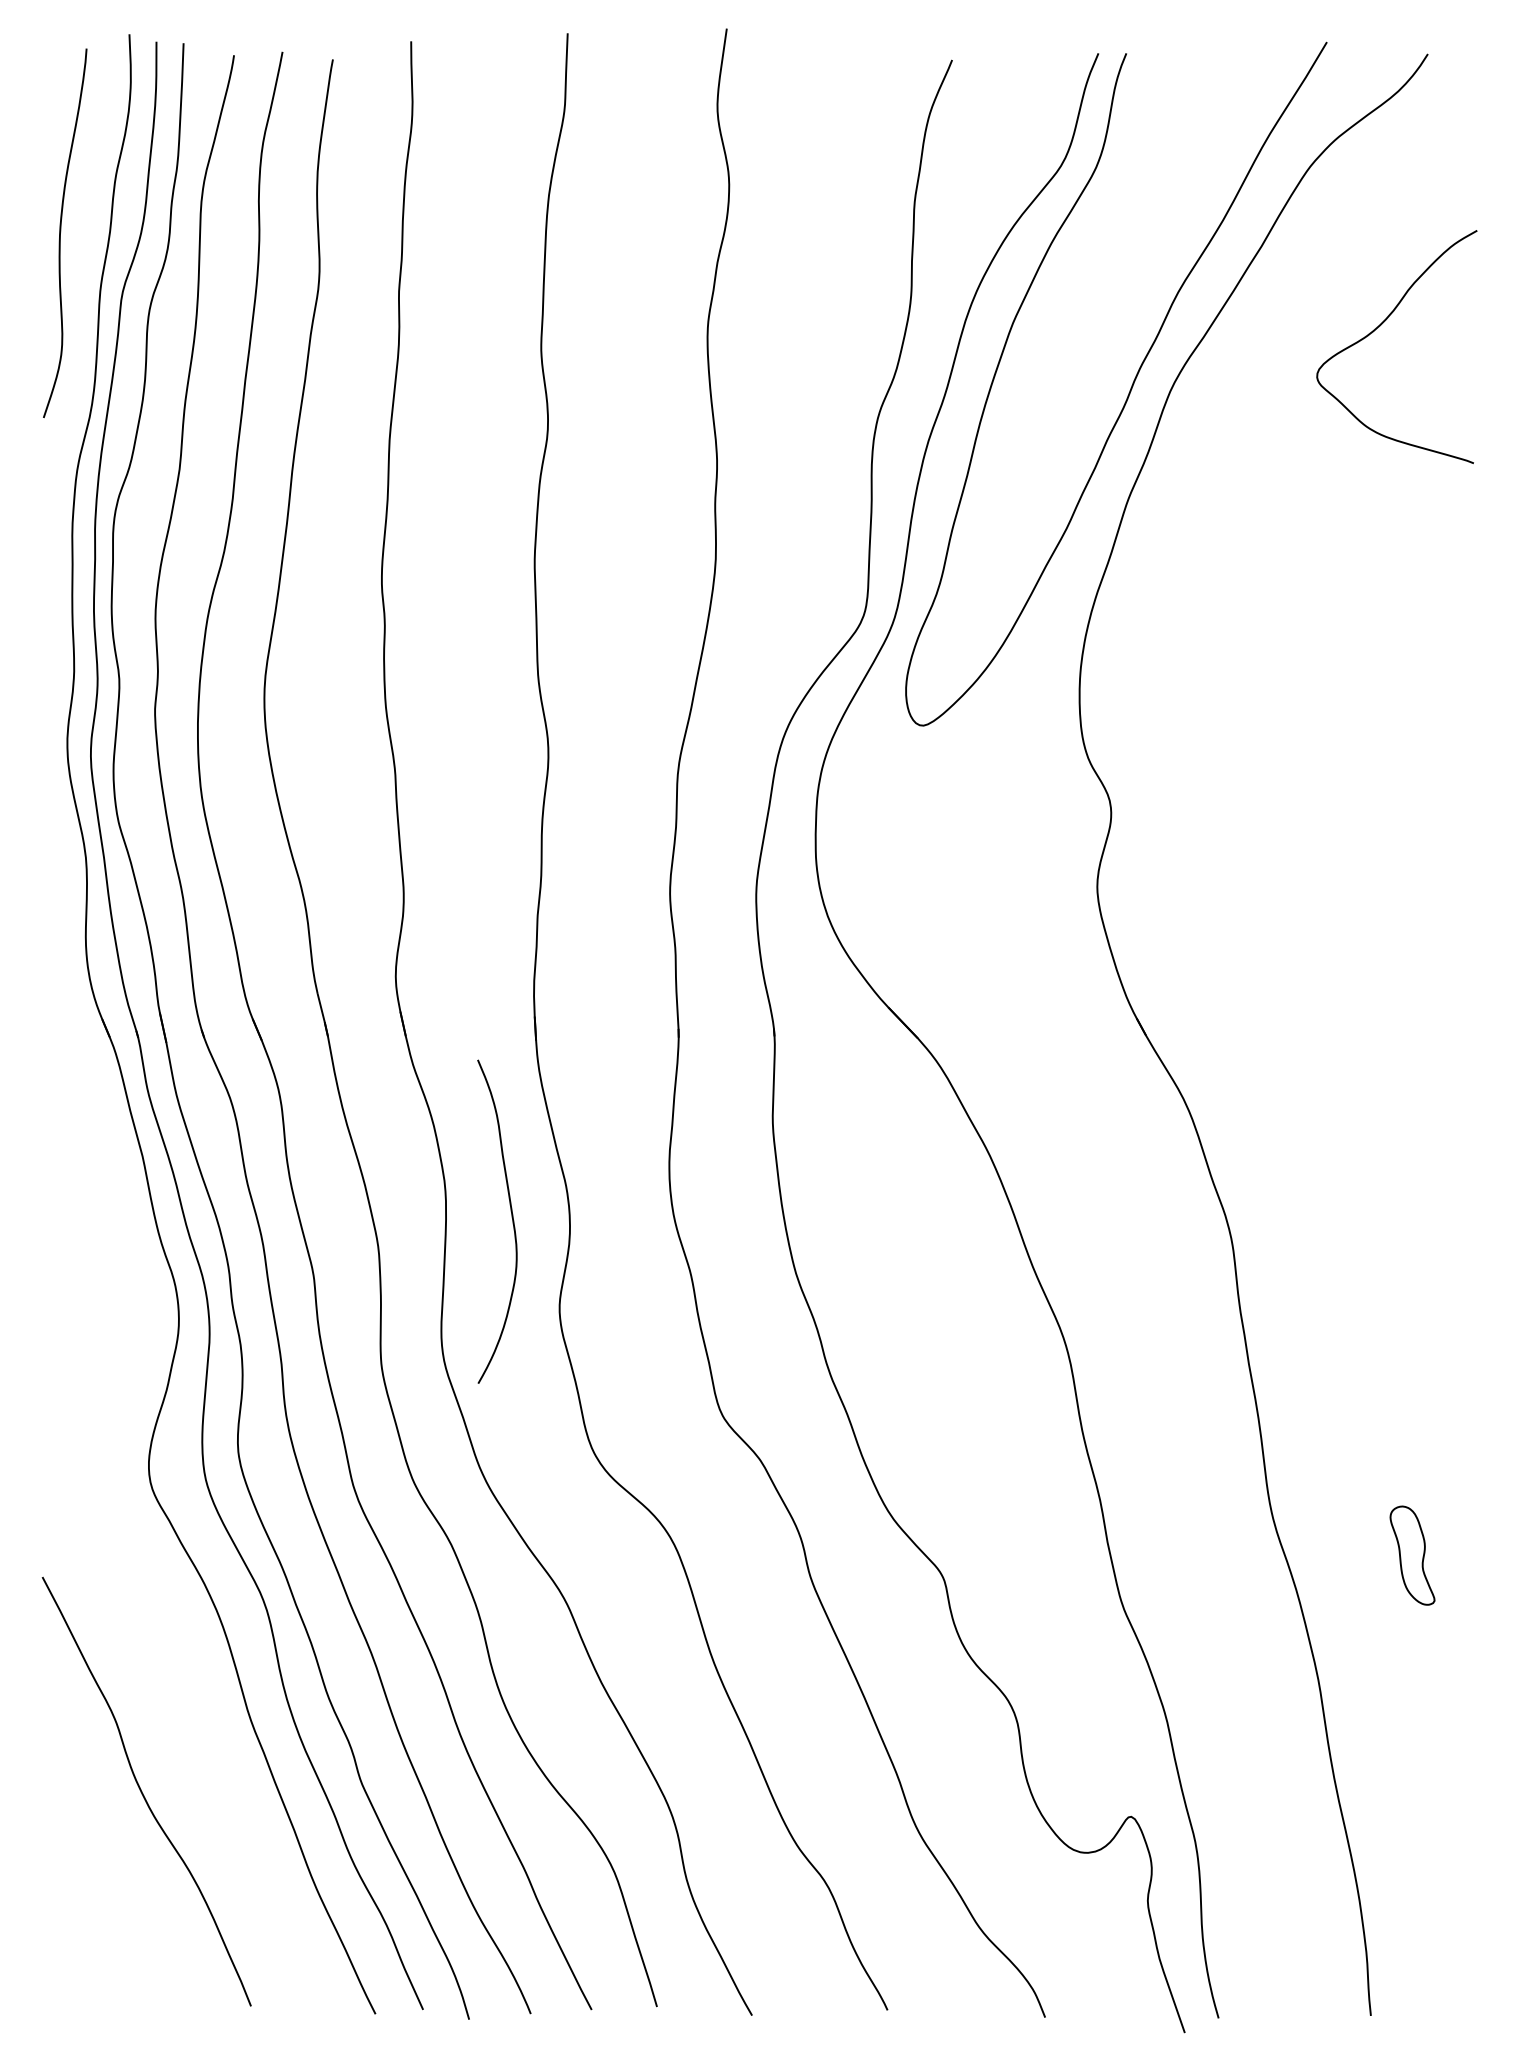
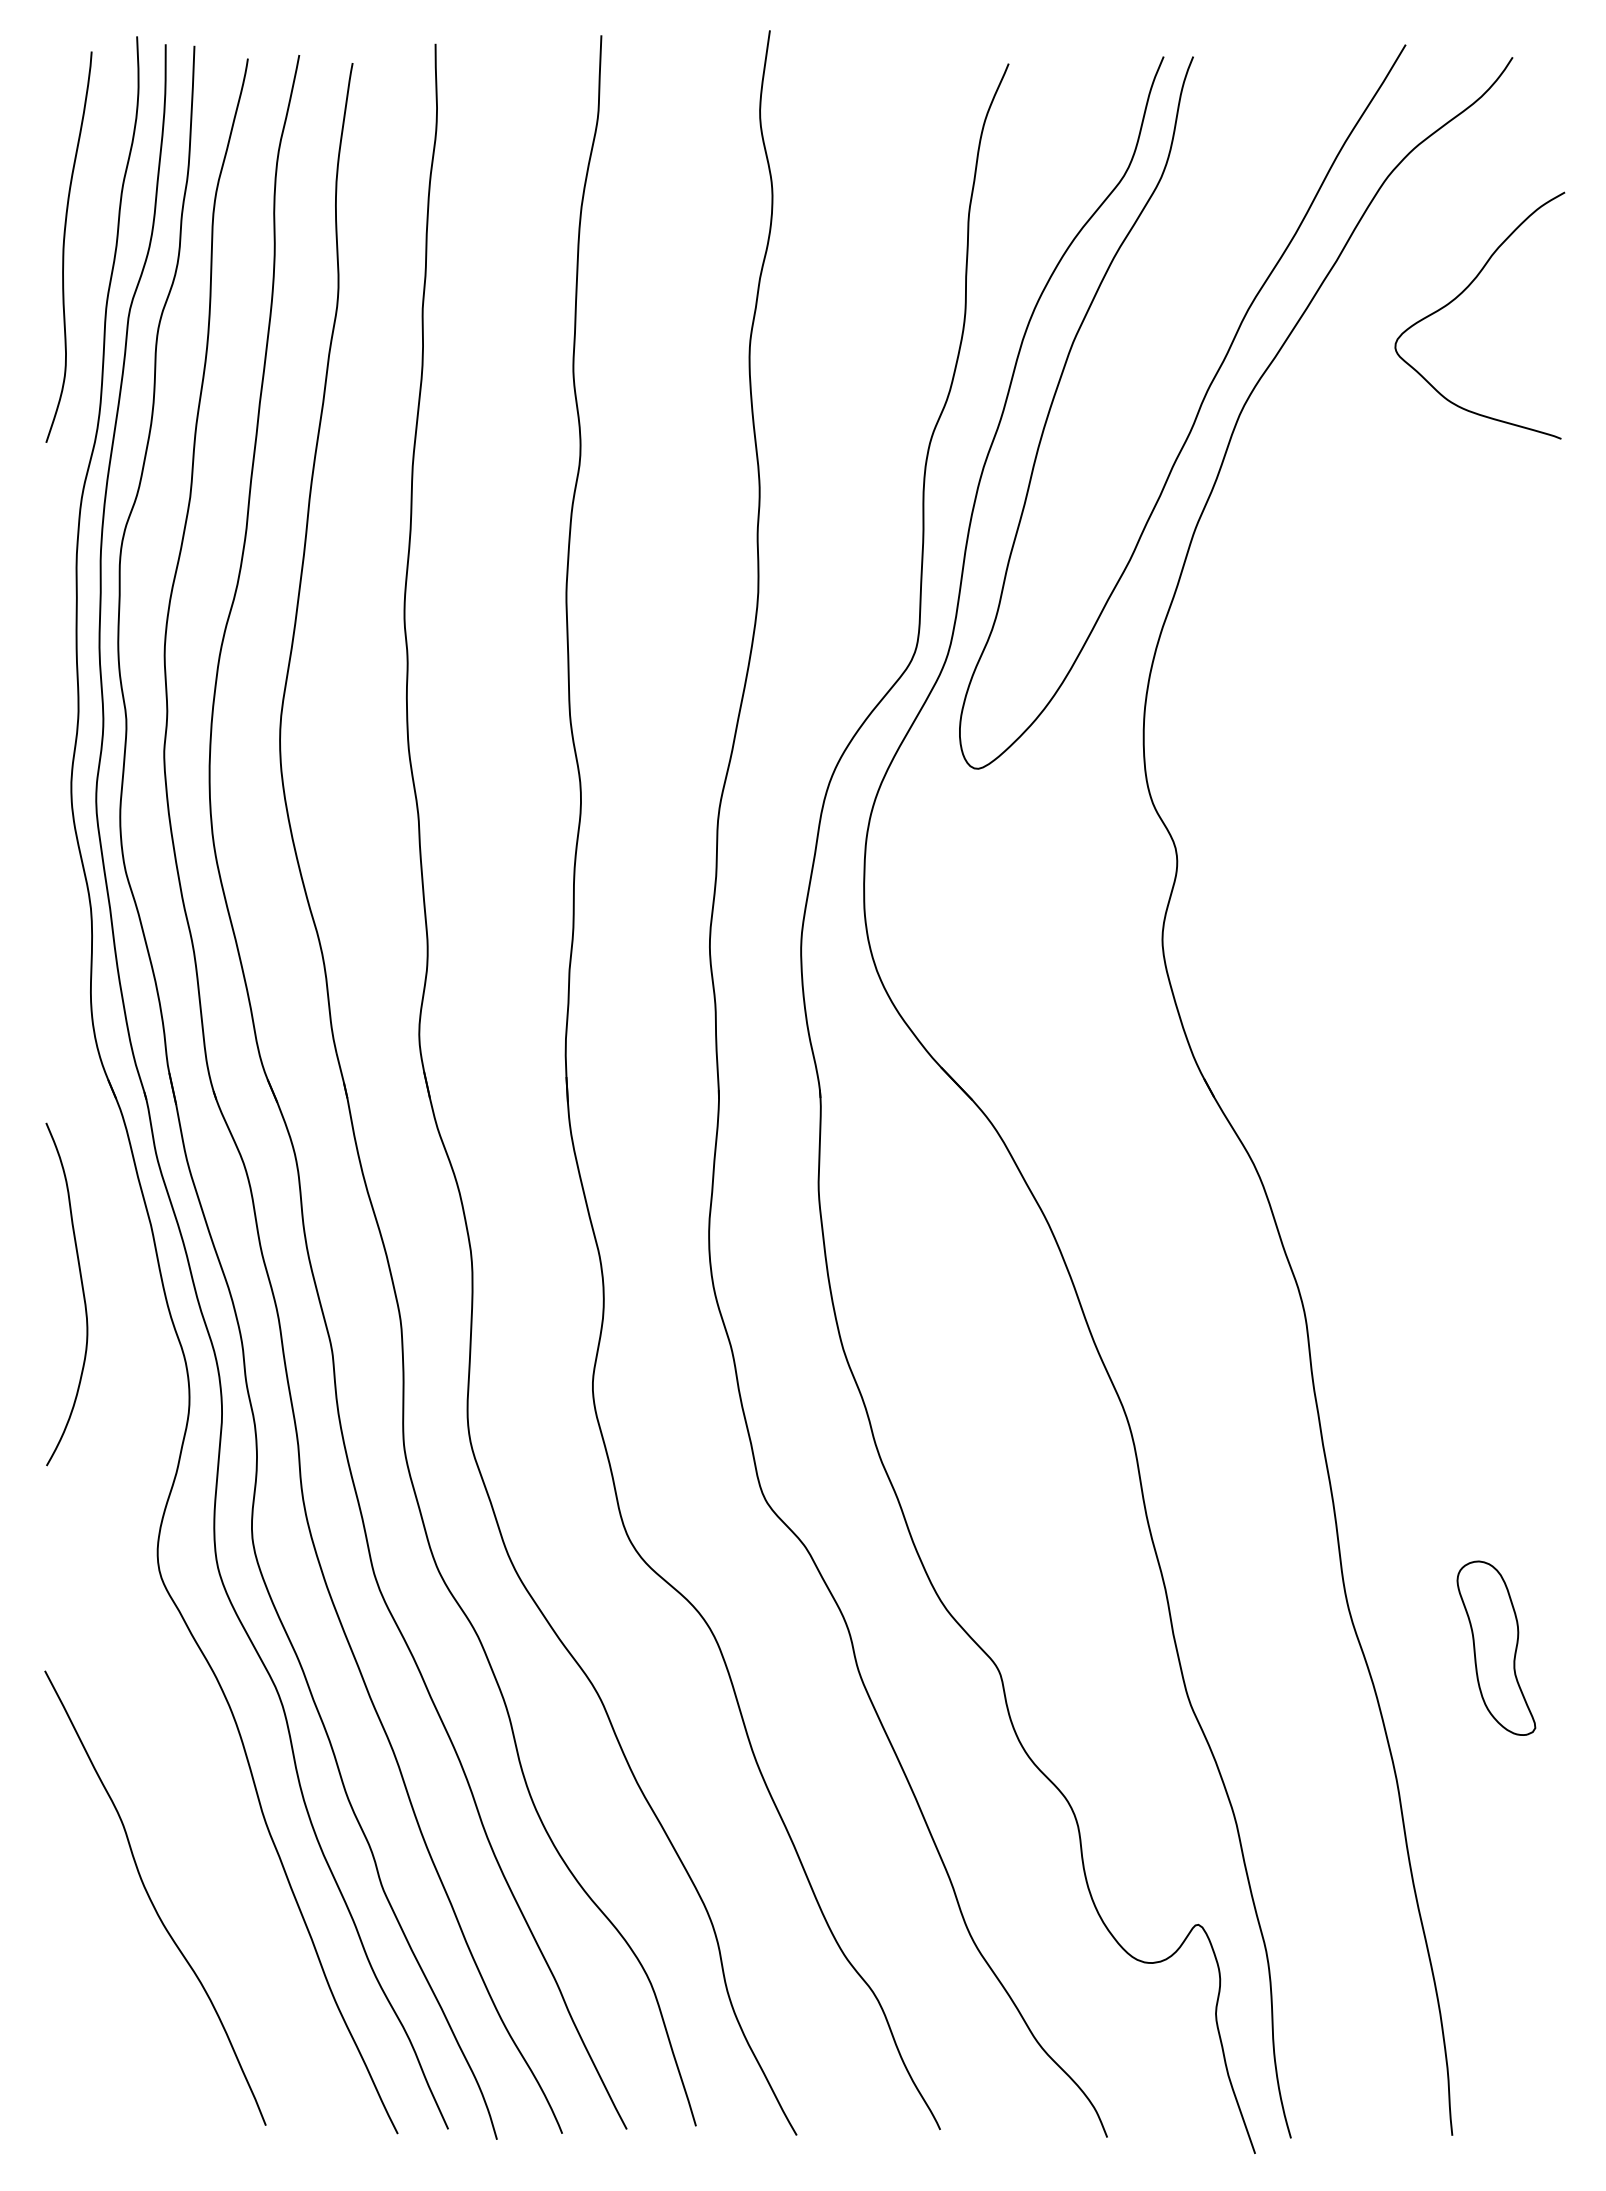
curve: (1378, 327) -> (1460, 295), moved
curve: (512, 1220) -> (82, 1293), moved
part: (1412, 1555) -> (1496, 1647), size x1.67

